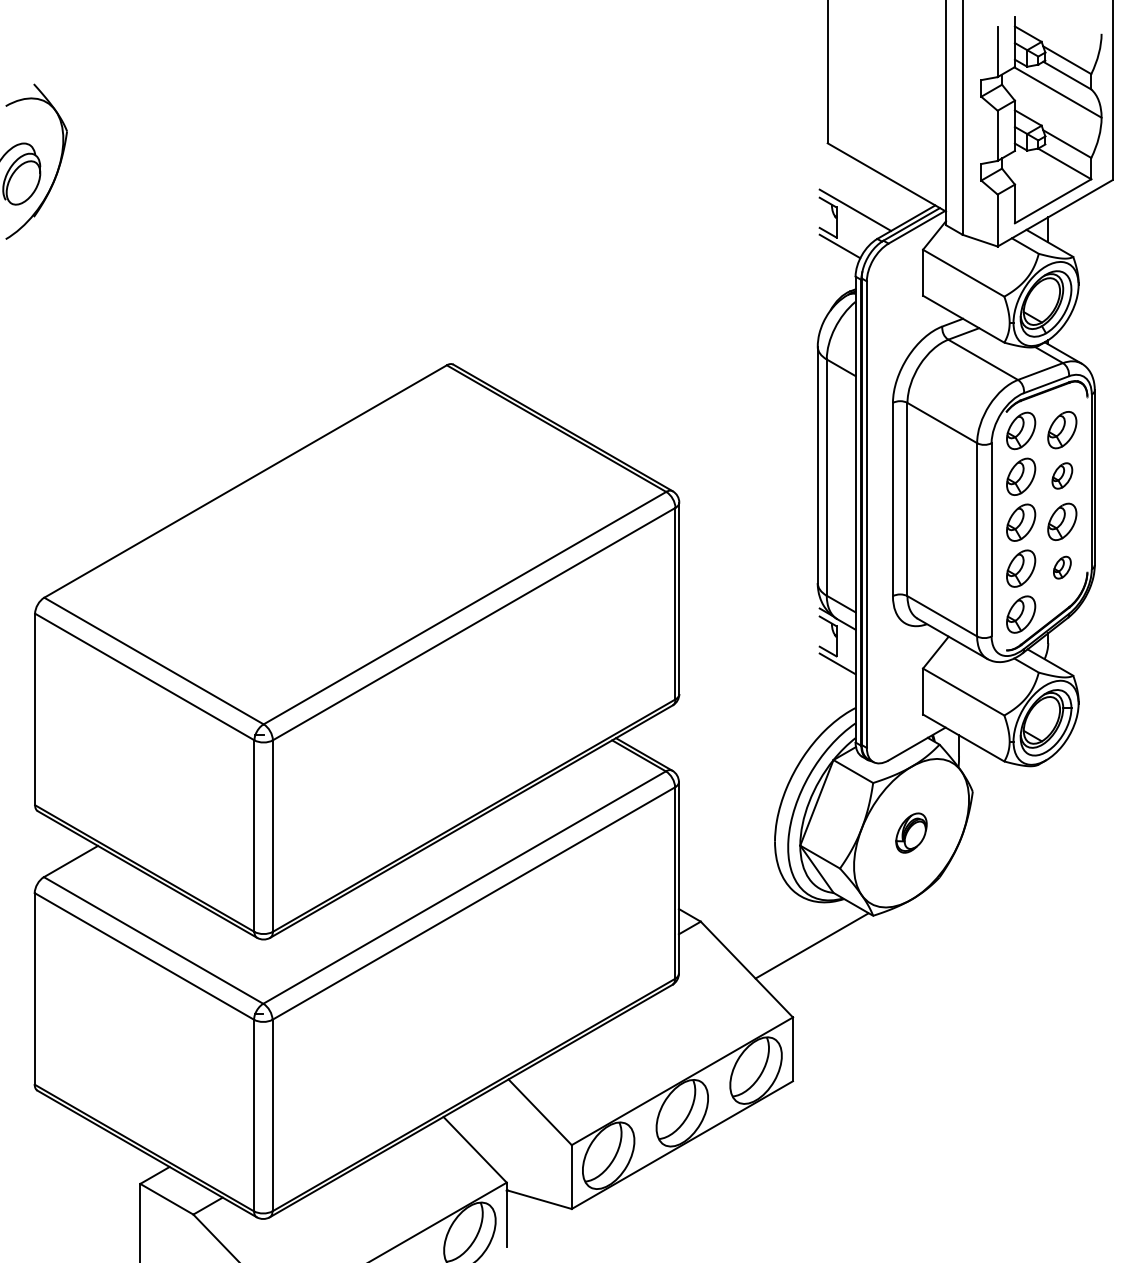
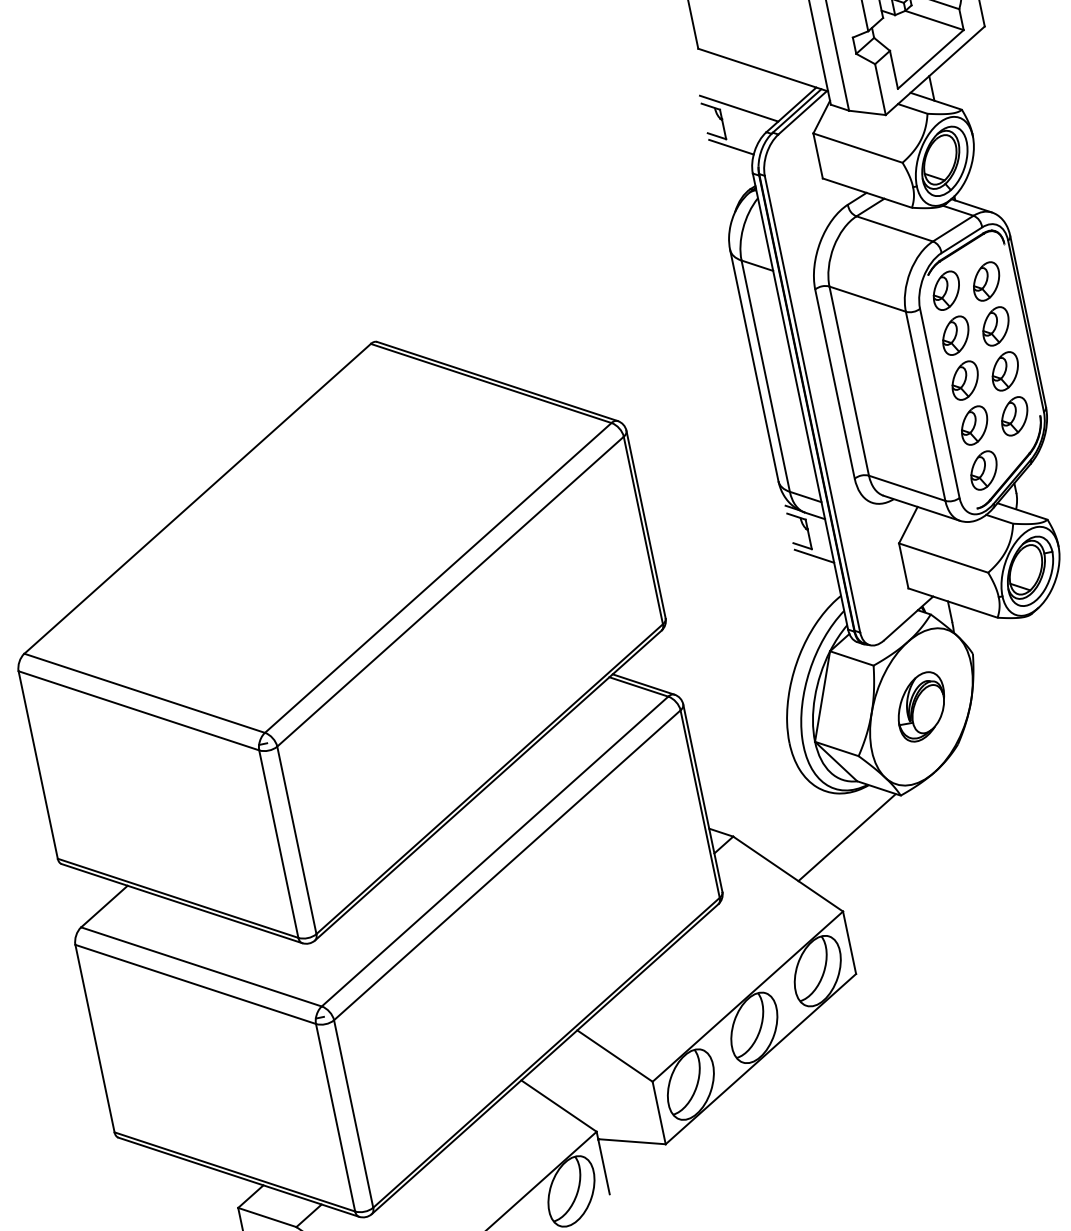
part: (1062, 475) -> (996, 325), size x1.43
part: (1062, 567) -> (1014, 415), size x1.67
part: (911, 832) -> (921, 706), size x1.67

